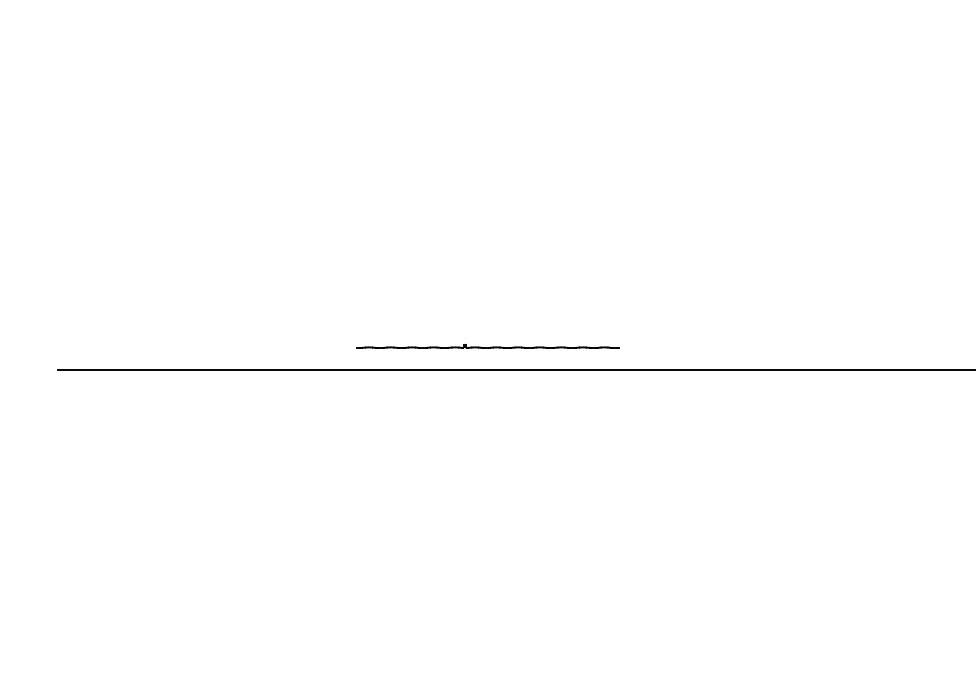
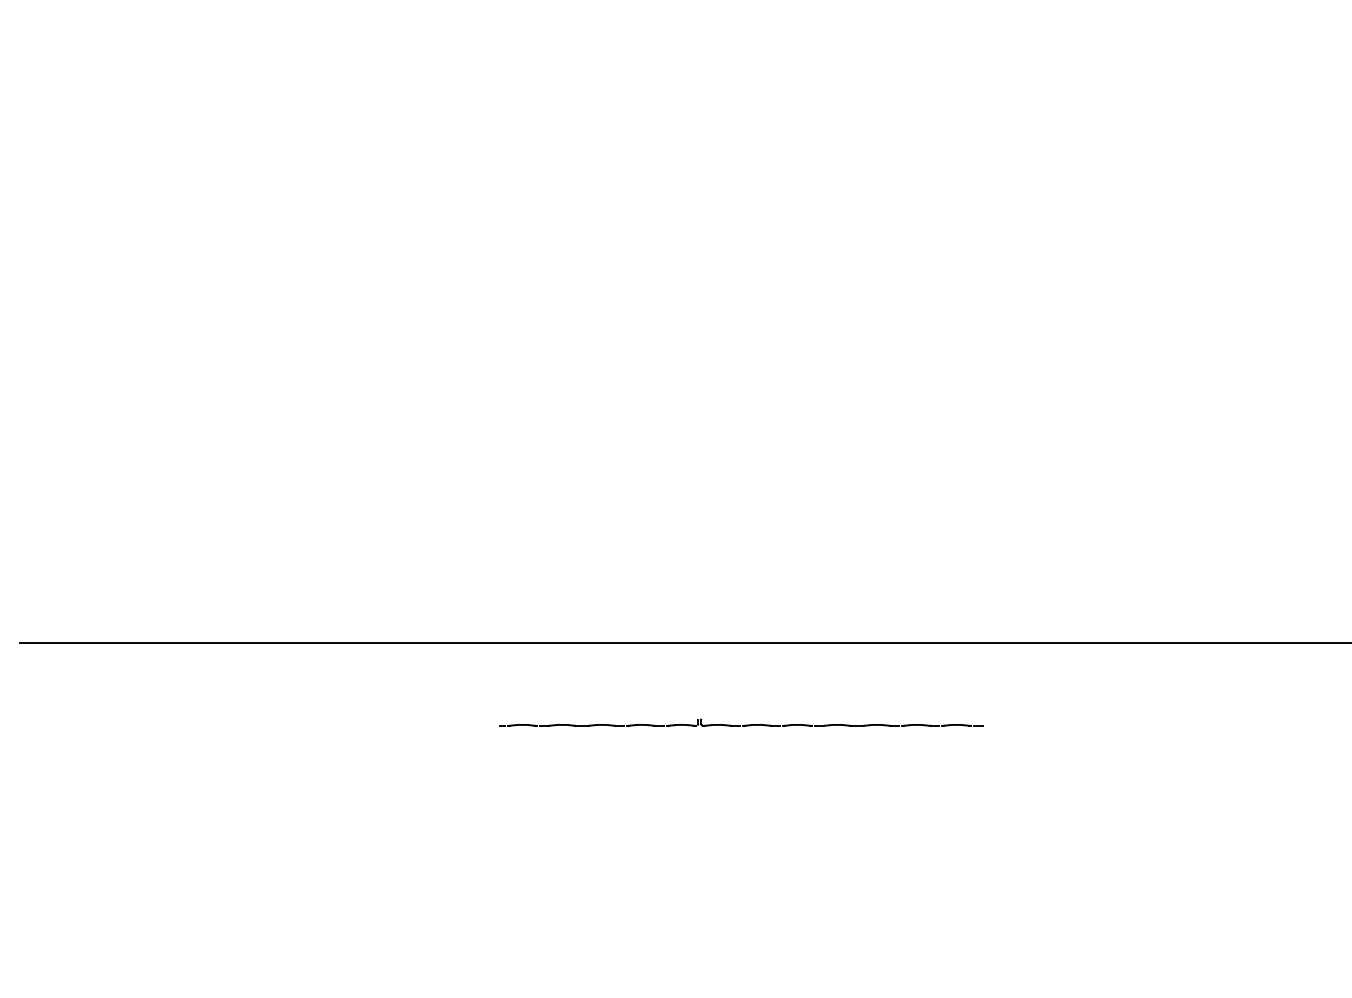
part: (487, 345) -> (740, 721), moved

